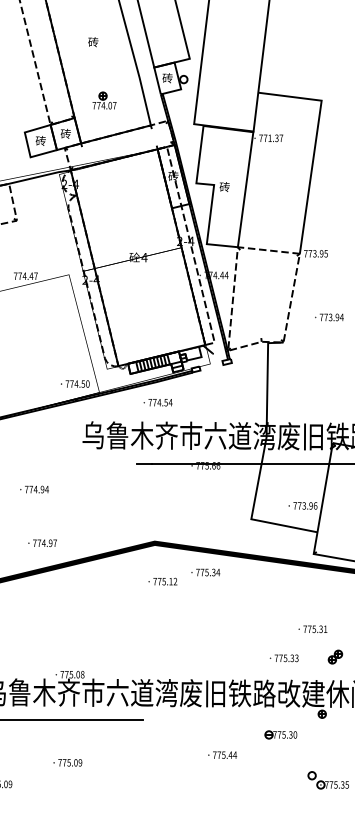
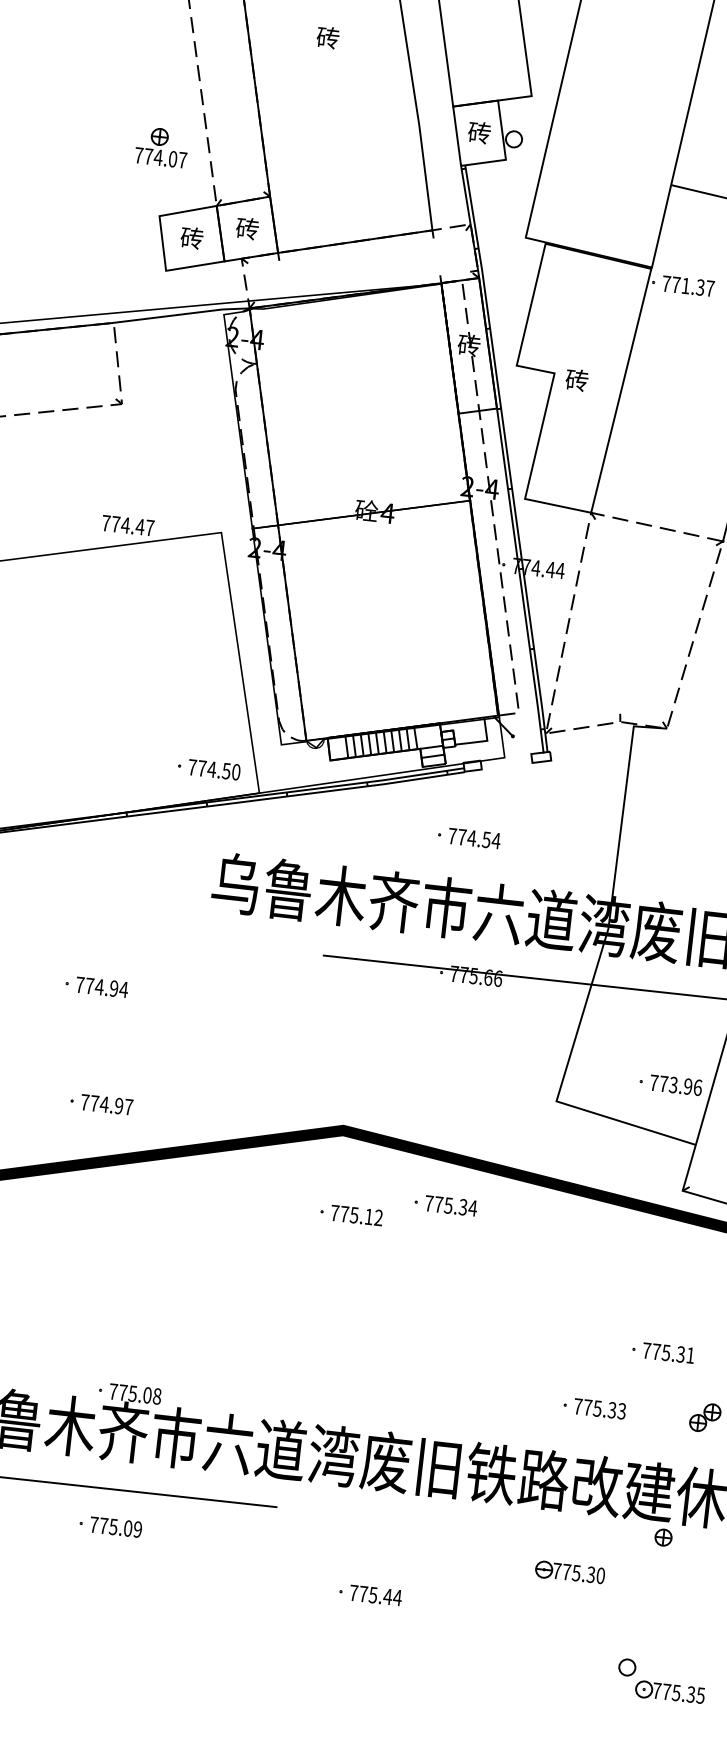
part: (104, 100) -> (161, 146), moved
text: (157, 402) -> (467, 837), moved
text: (222, 754) -> (370, 1593), moved
text: (67, 762) -> (110, 1525), moved

